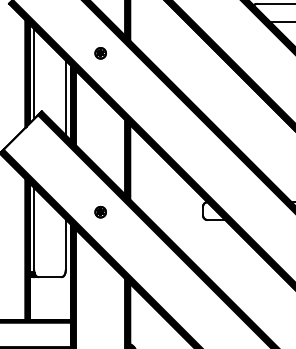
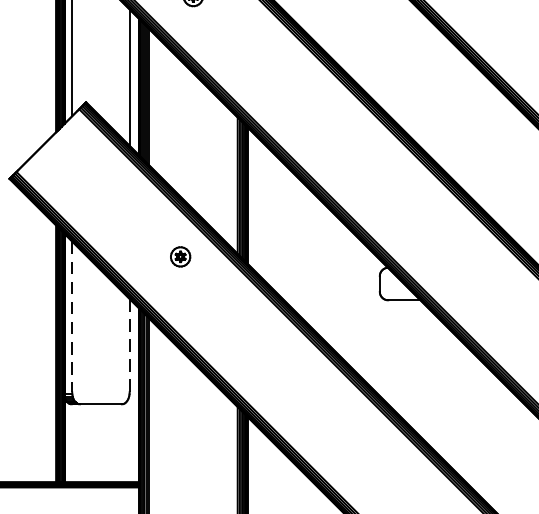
part: (100, 211) -> (180, 255), moved
line: (34, 229) -> (72, 317), solid -> dashed
line: (65, 244) -> (129, 344), solid -> dashed

